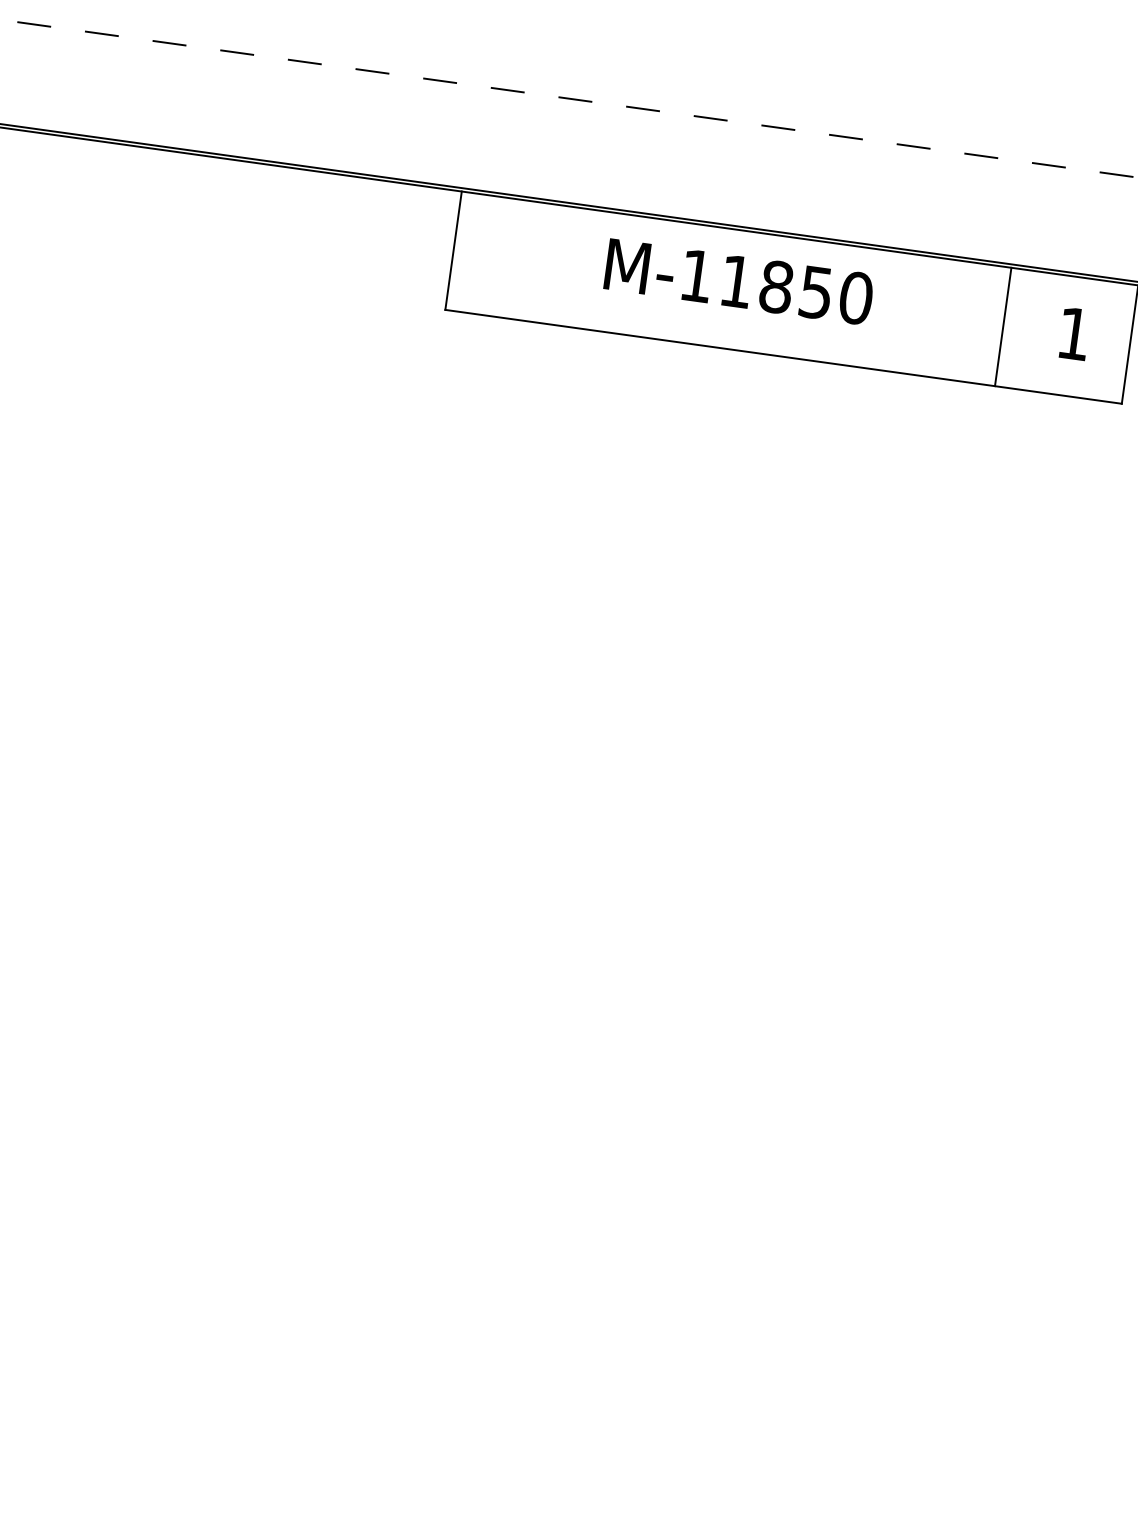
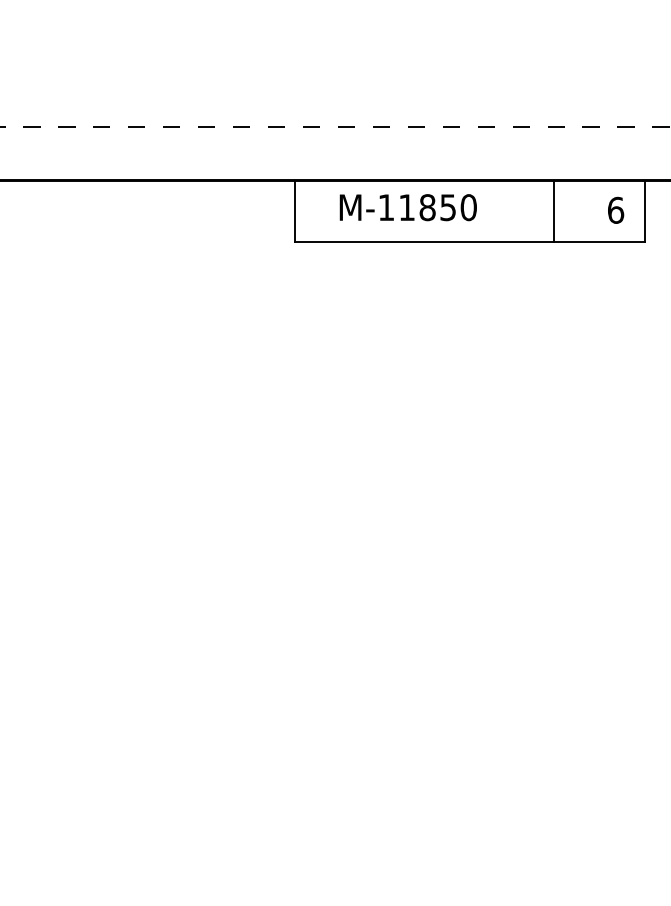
text: (737, 281) -> (407, 207), moved
line: (1003, 326) -> (554, 211), moved
text: (1075, 332) -> (616, 209), 1 -> 6

